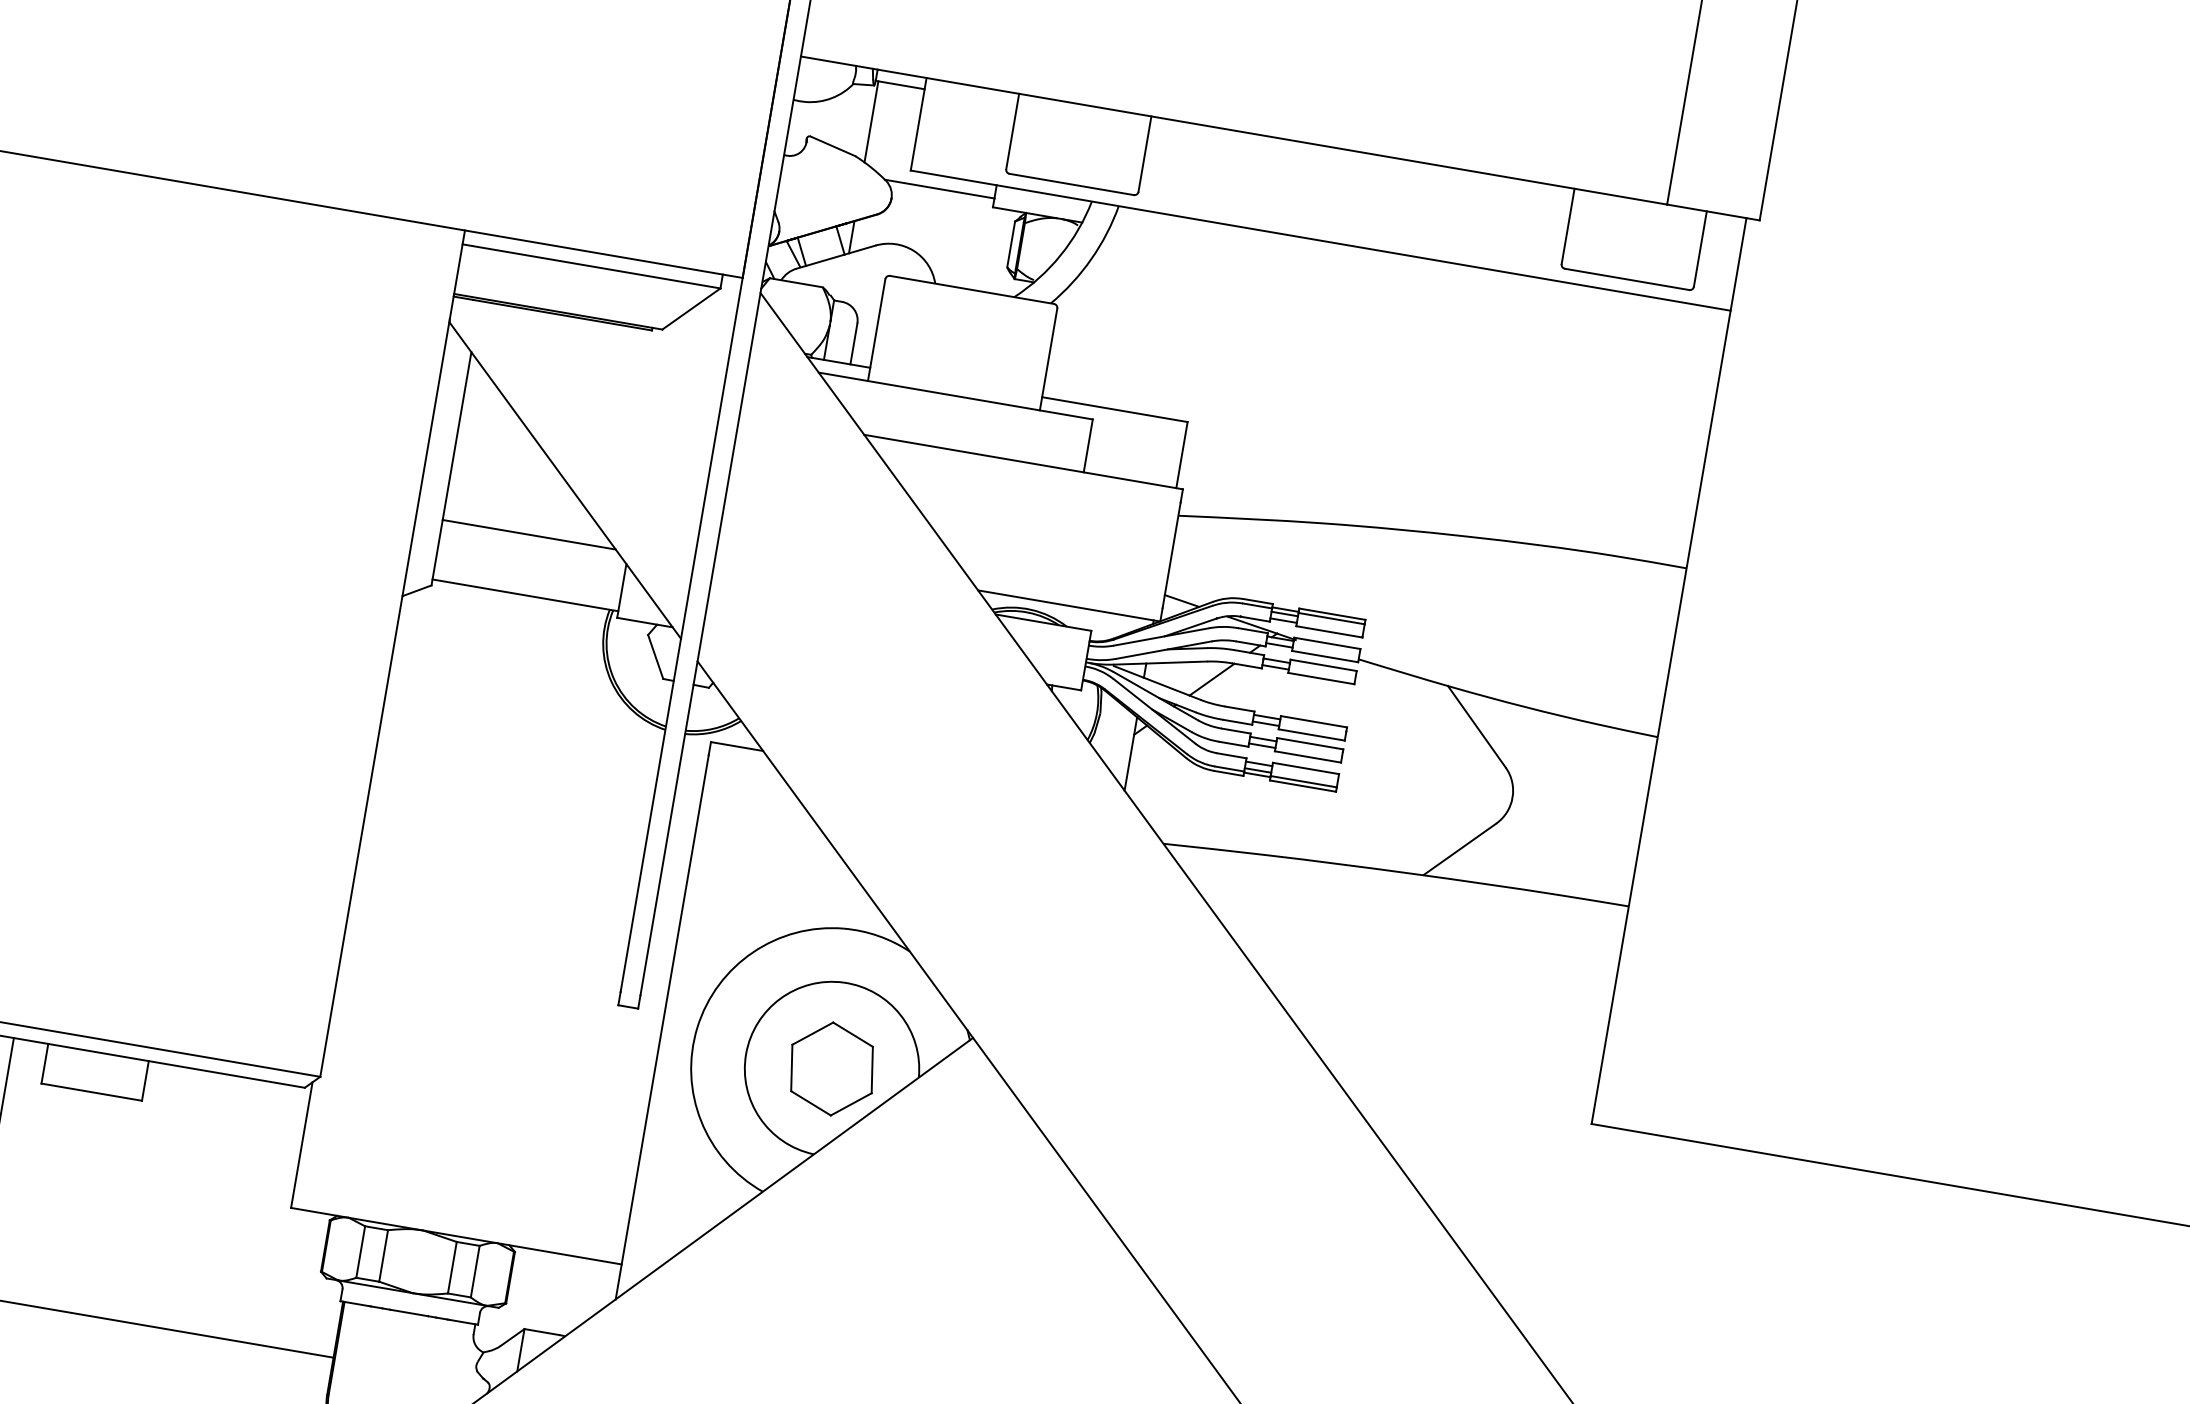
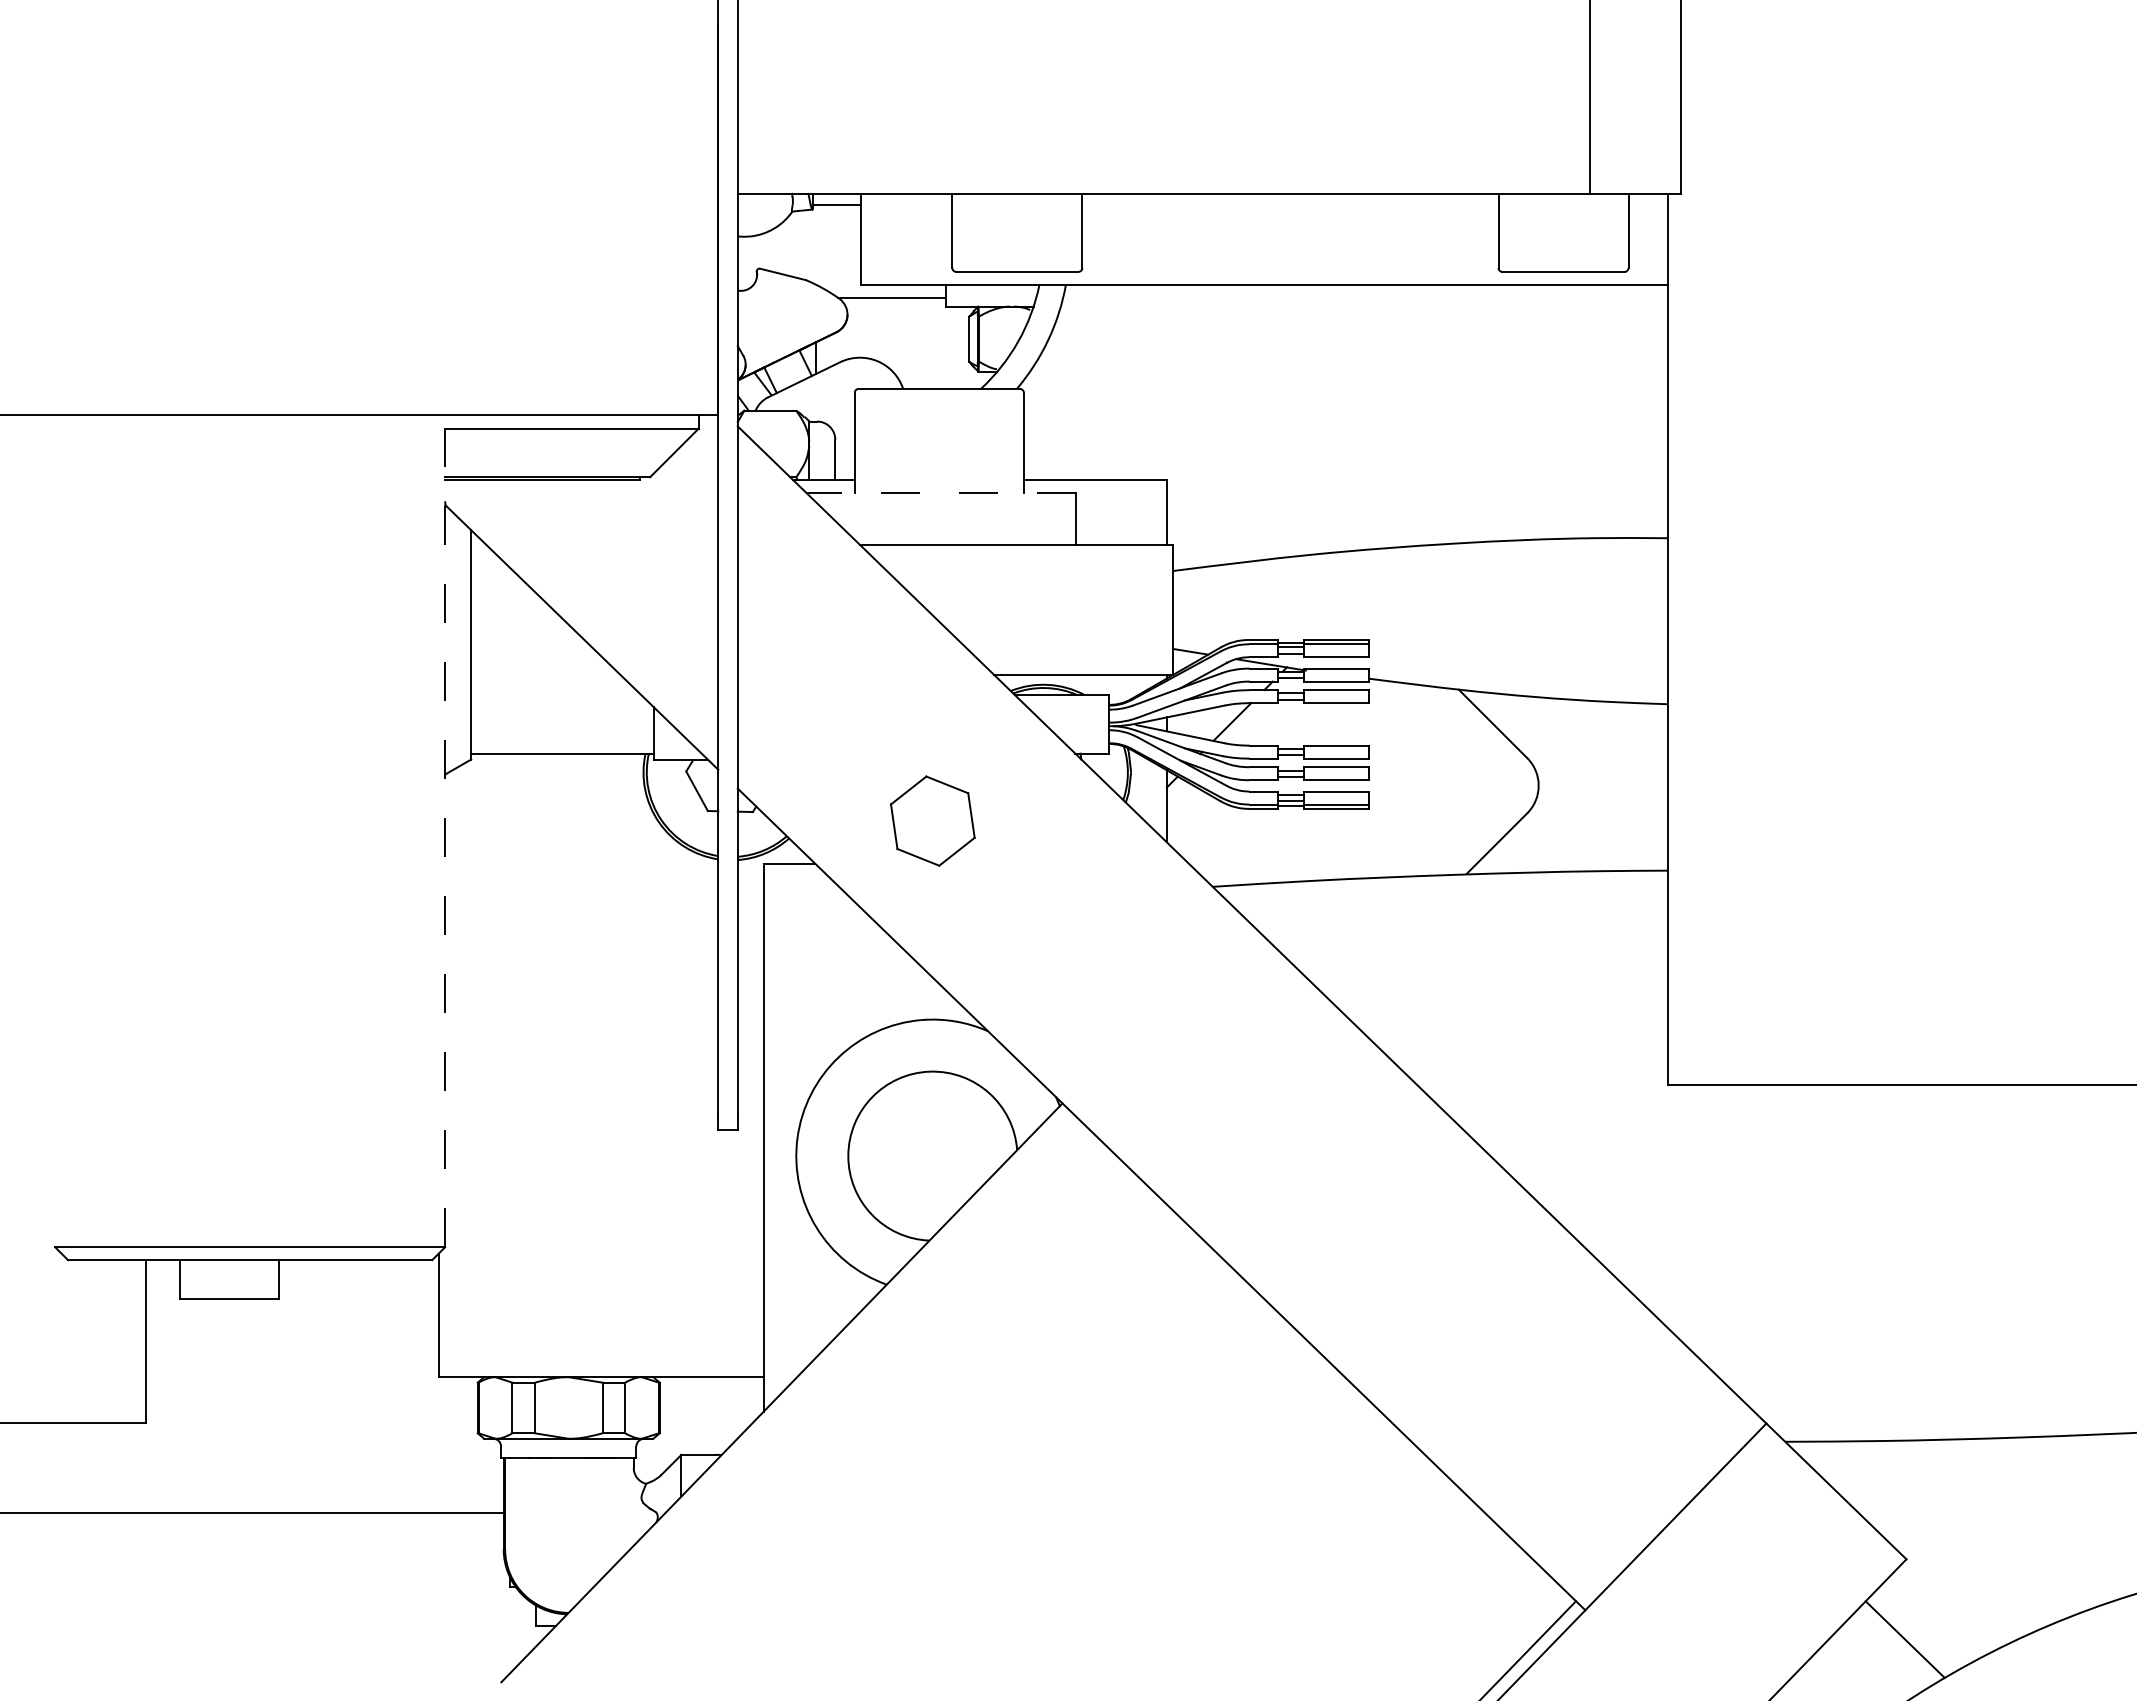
line: (871, 121) -> (815, 244), removed
line: (956, 395) -> (941, 492), solid -> dashed
line: (529, 535) -> (556, 695), removed
line: (393, 653) -> (445, 830), solid -> dashed
part: (831, 1068) -> (932, 820), moved

